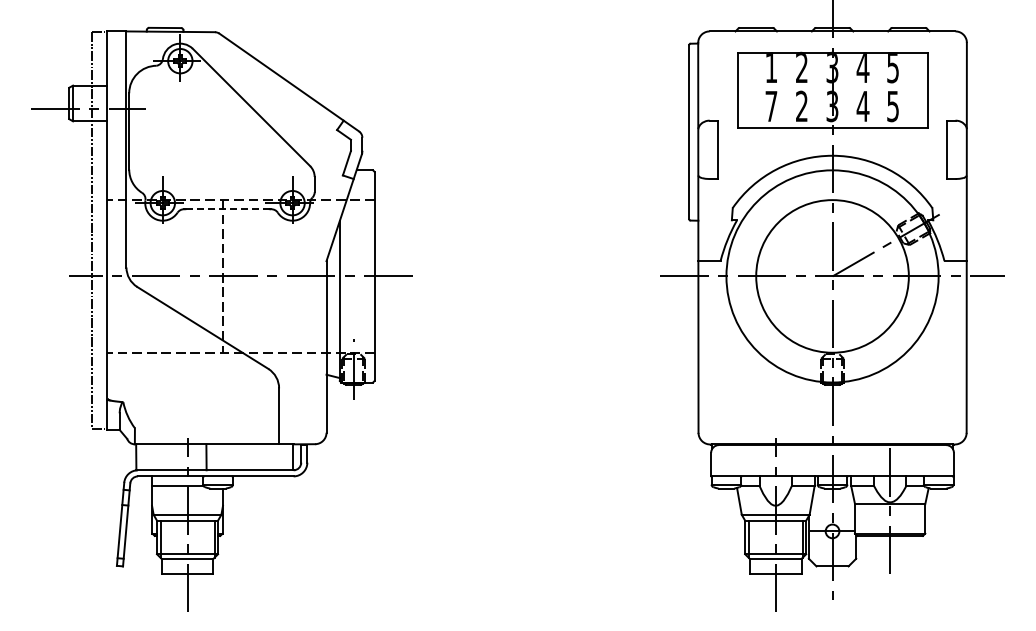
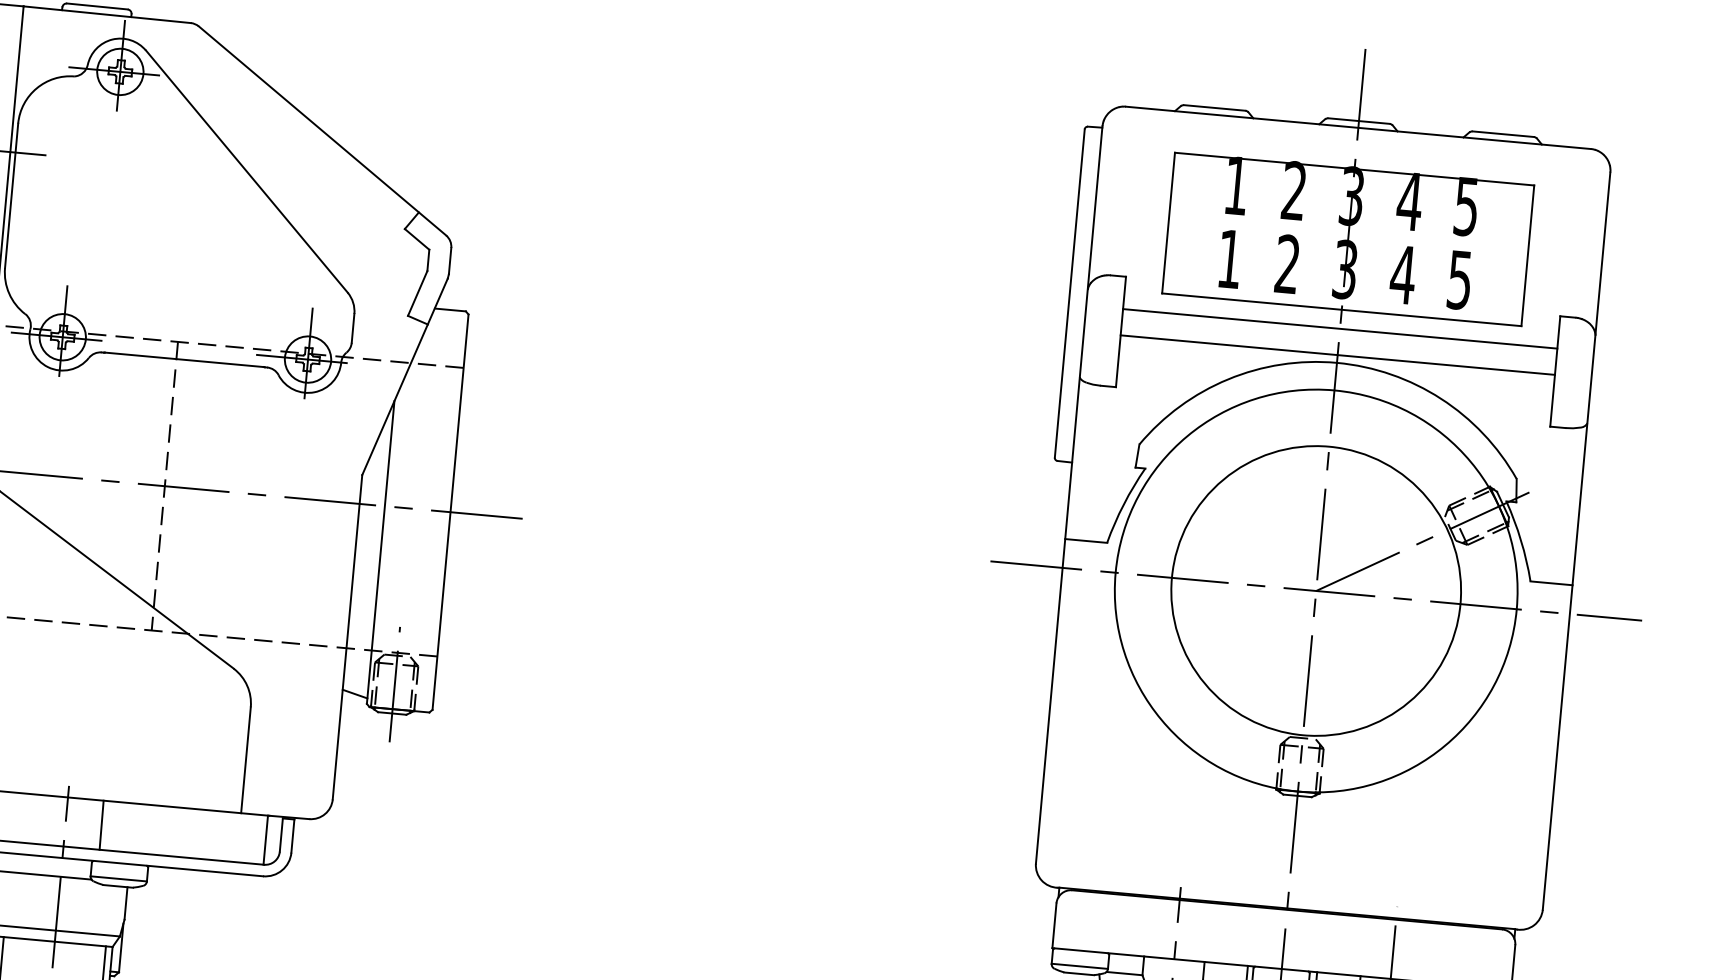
text: (771, 106) -> (1230, 259), 7 -> 1
line: (832, 137) -> (1340, 328), added
line: (832, 151) -> (1337, 354), added
line: (227, 209) -> (183, 360), dashed -> solid

